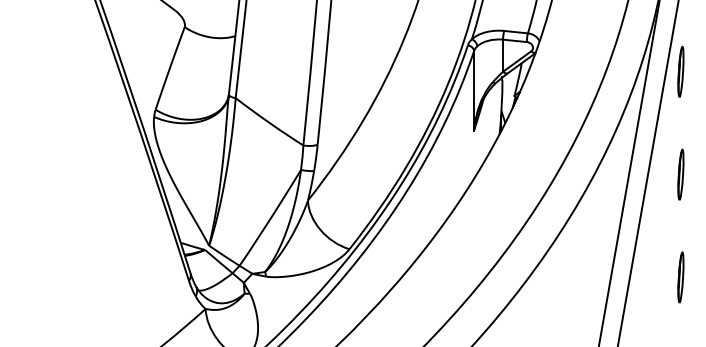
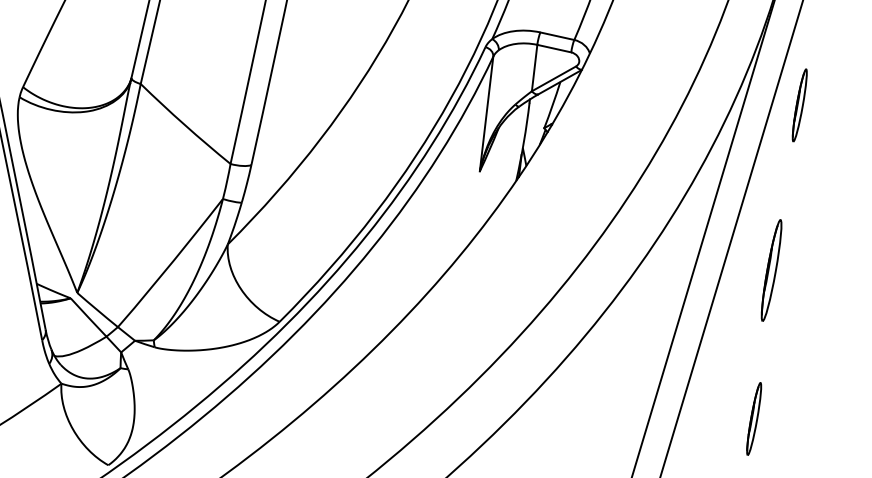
part: (680, 71) -> (799, 104), moved
part: (680, 174) -> (770, 269), size x1.4

